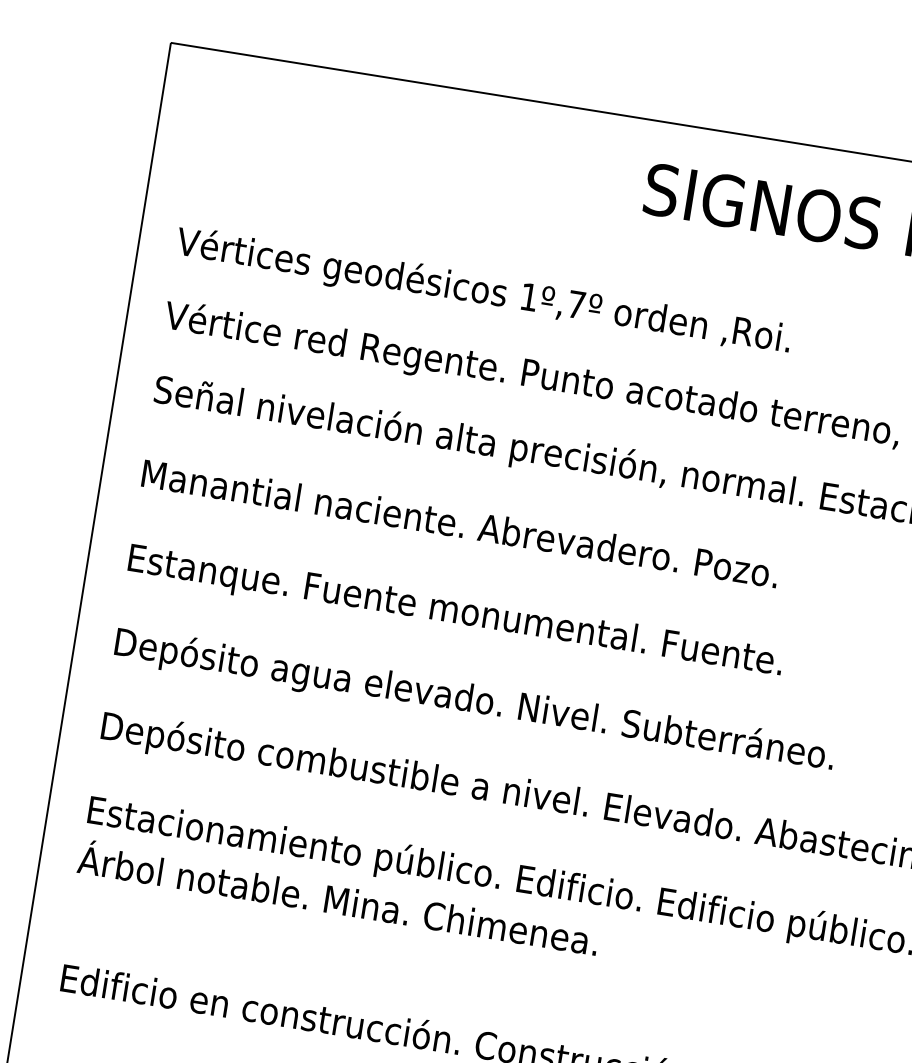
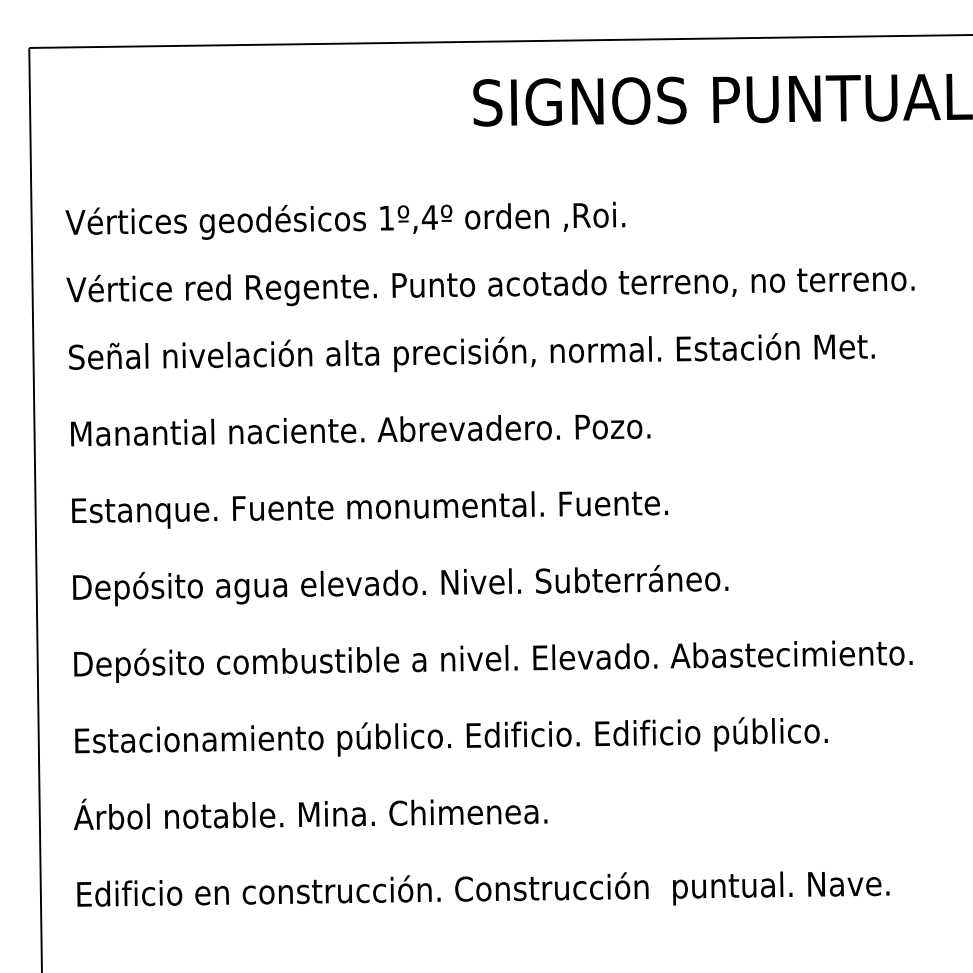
text: (576, 304) -> (429, 217), 1º,7º -> 1º,4º
text: (338, 899) -> (310, 813), moved

